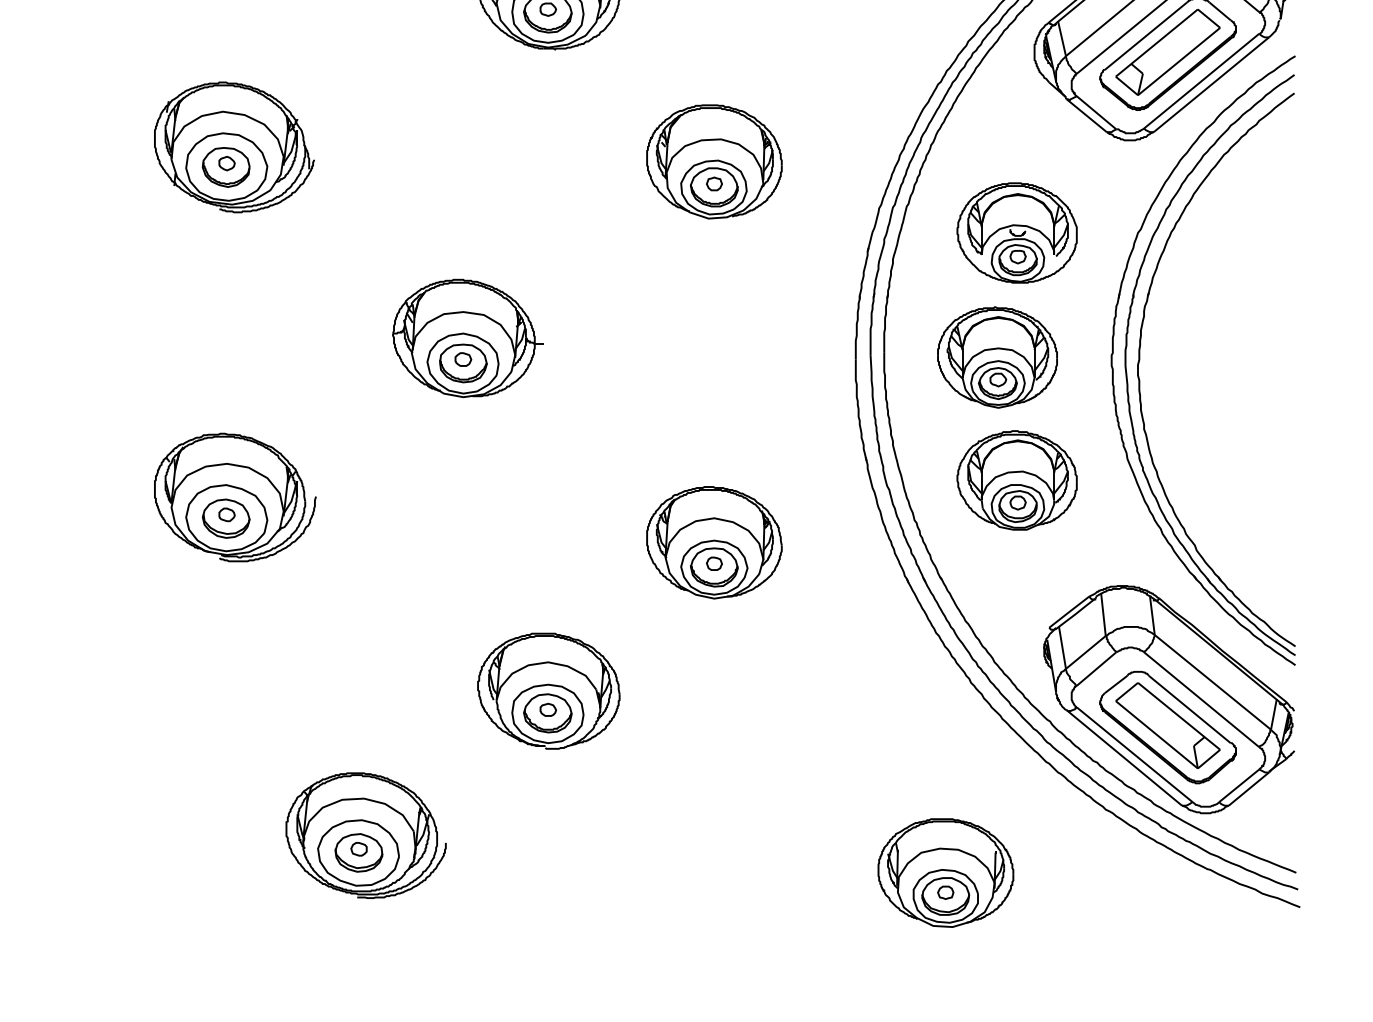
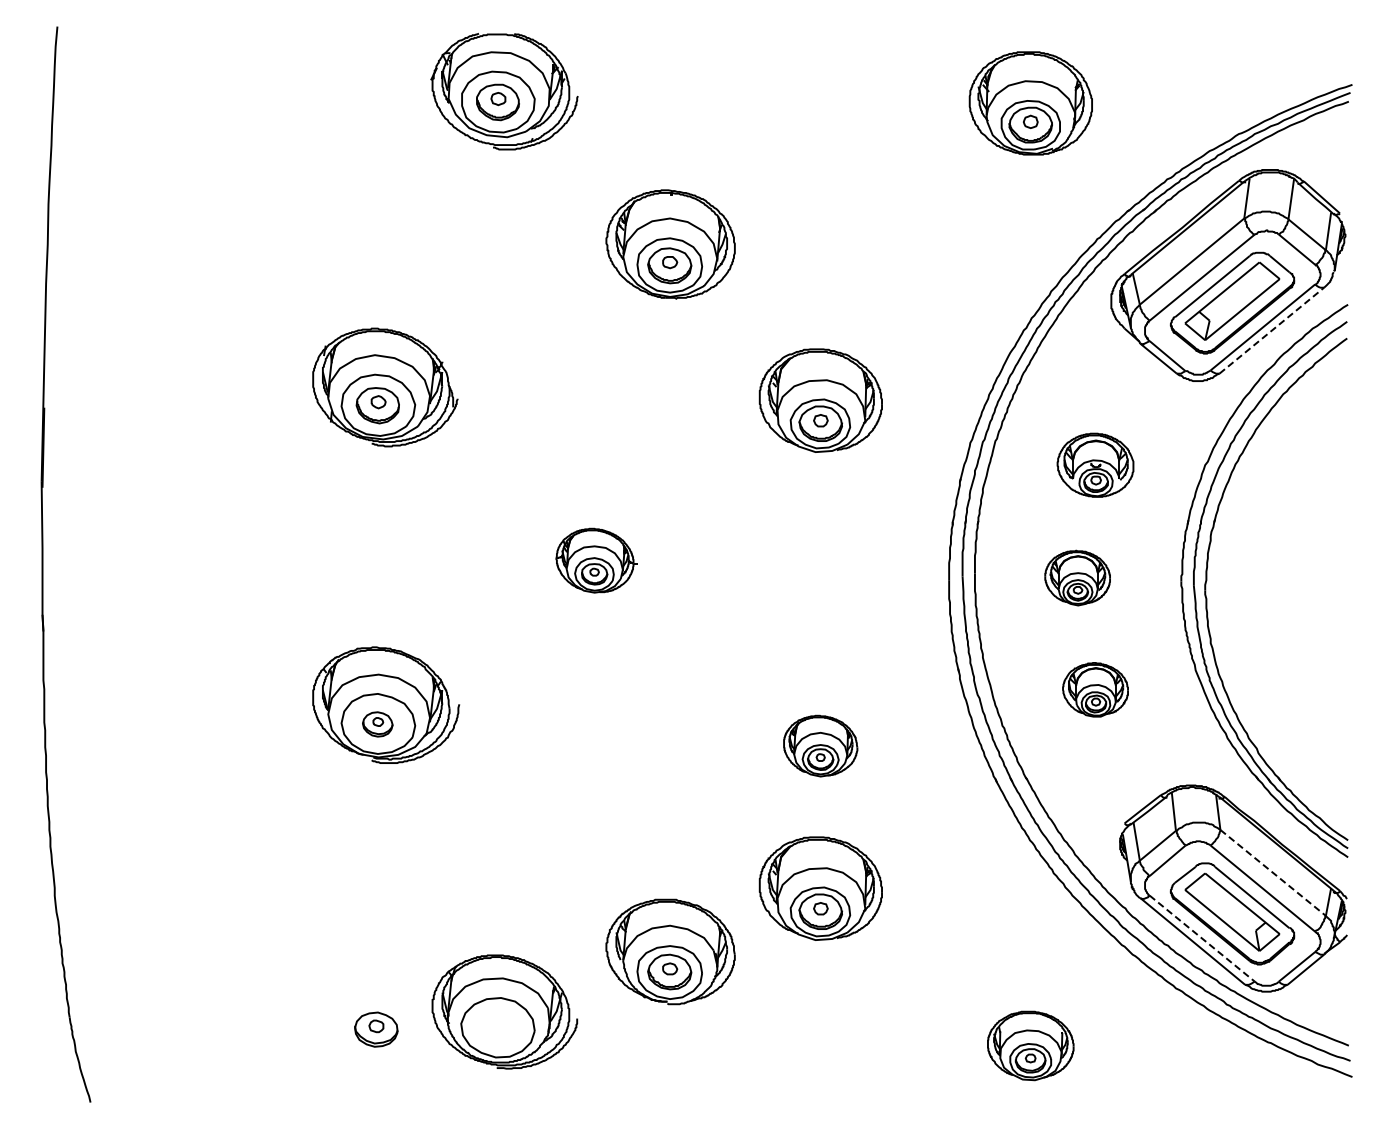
line: (1211, 84) -> (1271, 330), solid -> dashed
part: (1017, 233) -> (1095, 465), size x0.7
part: (467, 338) -> (596, 560), size x0.6
part: (997, 356) -> (1077, 577), size x0.6
part: (1017, 480) -> (1095, 689), size x0.6
part: (225, 518) -> (377, 724), size x0.7
part: (714, 541) -> (820, 745), size x0.6
line: (1213, 683) -> (1273, 873), solid -> dashed
part: (548, 690) -> (670, 951), moved
part: (714, 699) -> (820, 888), added
line: (1135, 754) -> (1202, 938), solid -> dashed
part: (359, 852) -> (376, 1029), moved
part: (945, 872) -> (1030, 1045), size x0.7

